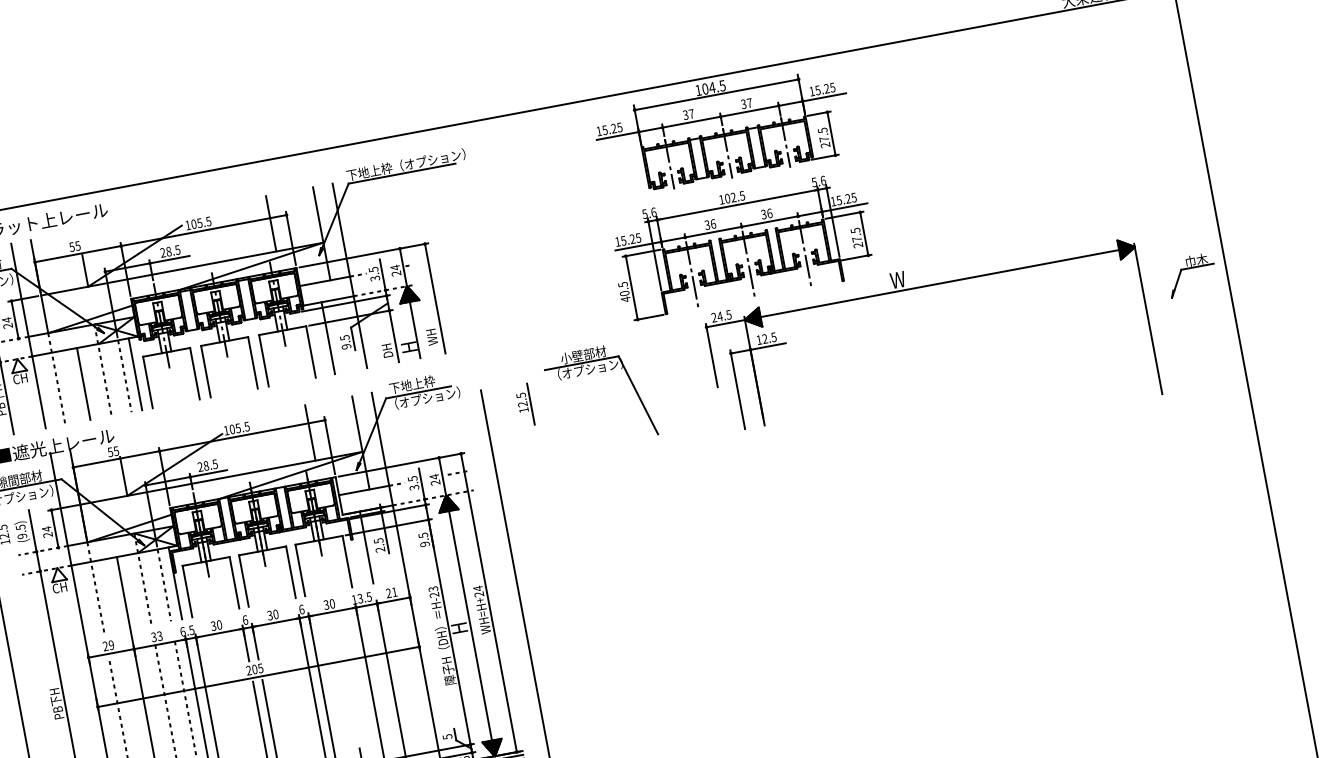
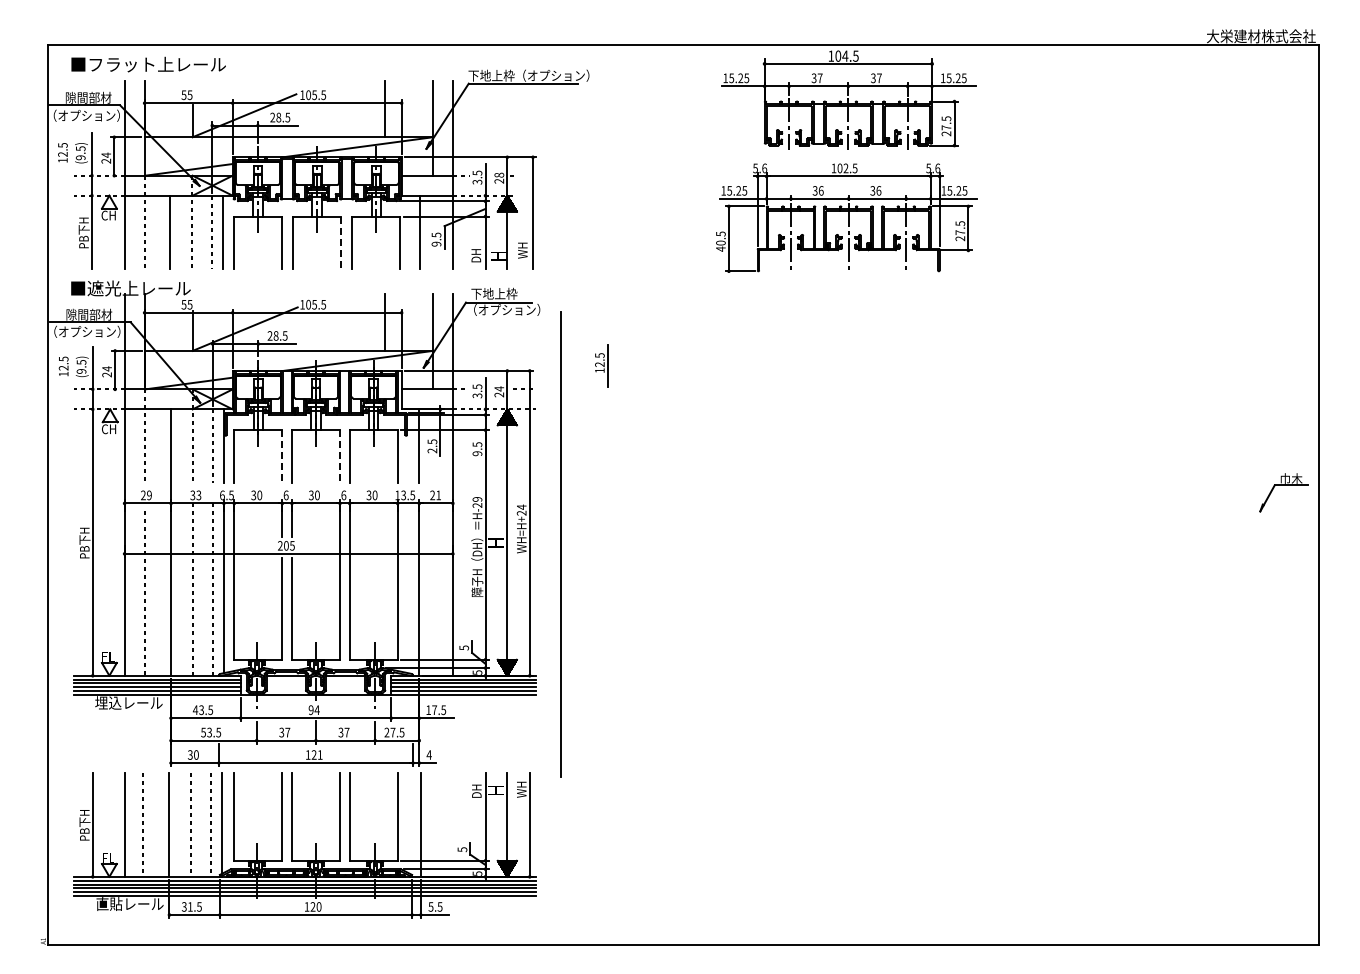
text: (395, 266) -> (499, 174), 24 -> 28
part: (1189, 268) -> (1283, 485), moved
part: (919, 287) -> (1013, 291), removed
line: (253, 363) -> (341, 243), solid -> dashed
part: (599, 372) -> (681, 316), removed
part: (524, 404) -> (601, 365), moved
line: (291, 573) -> (340, 457), solid -> dashed
line: (234, 583) -> (282, 457), solid -> dashed
text: (433, 589) -> (477, 499), H-23 -> H-29

